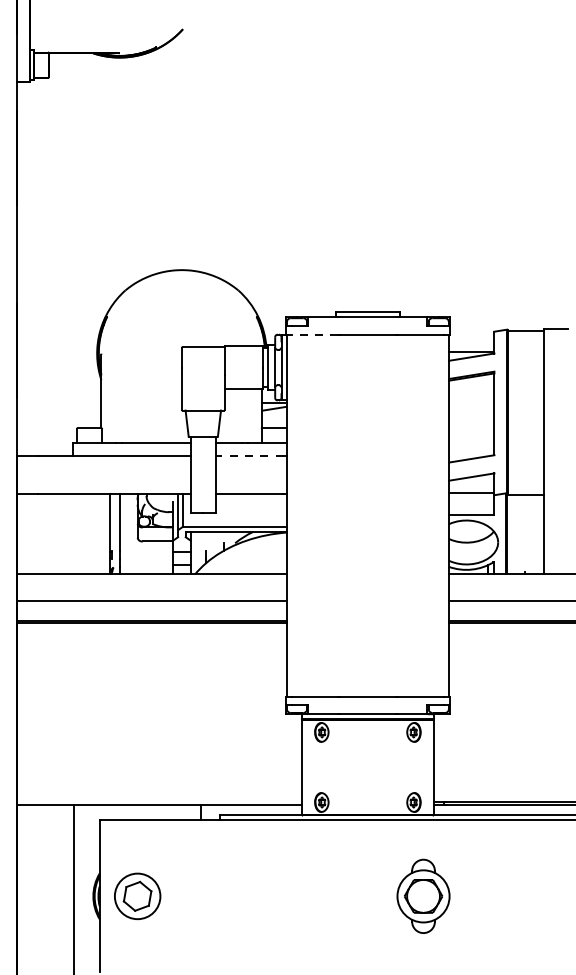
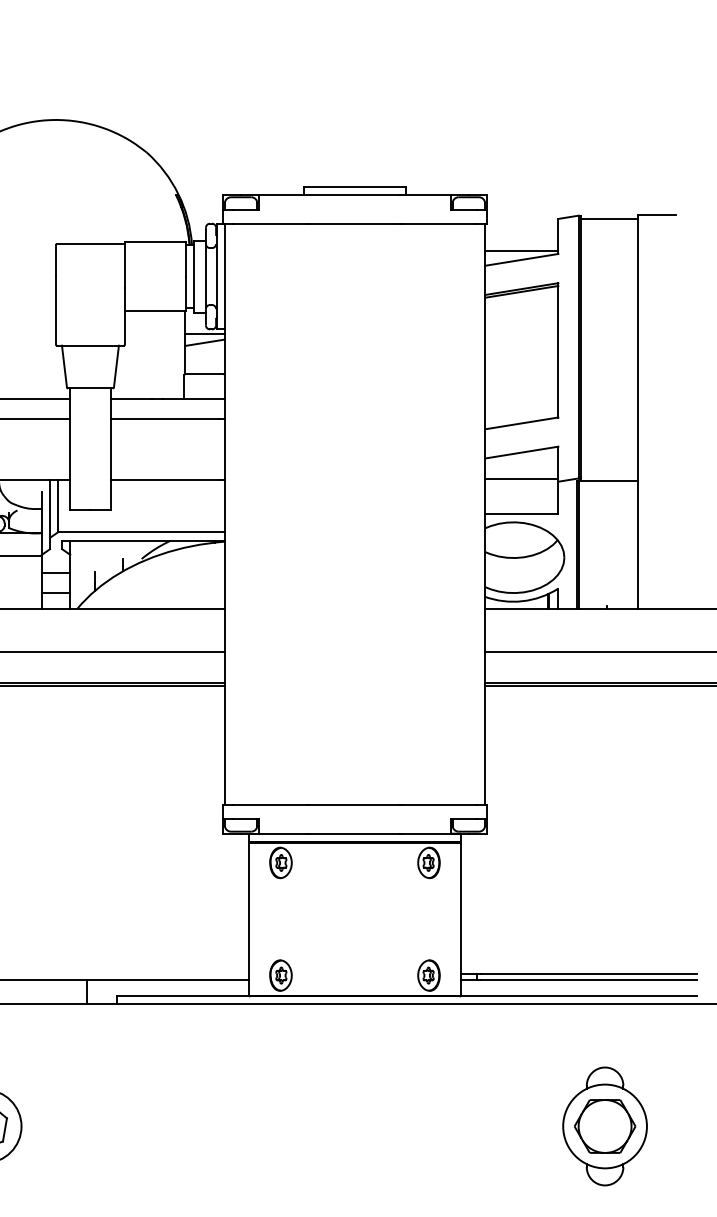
line: (314, 334) -> (269, 223), dashed -> solid
line: (249, 456) -> (164, 419), dashed -> solid
part: (423, 895) -> (605, 1125), moved

